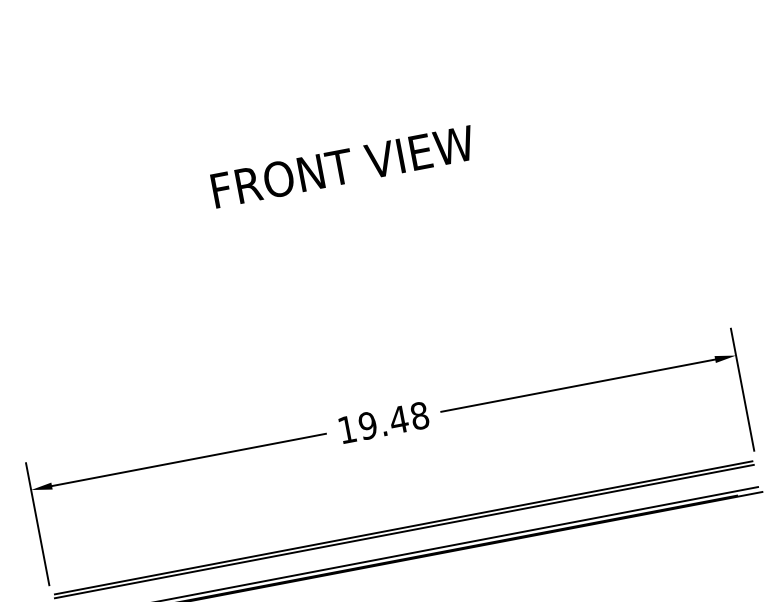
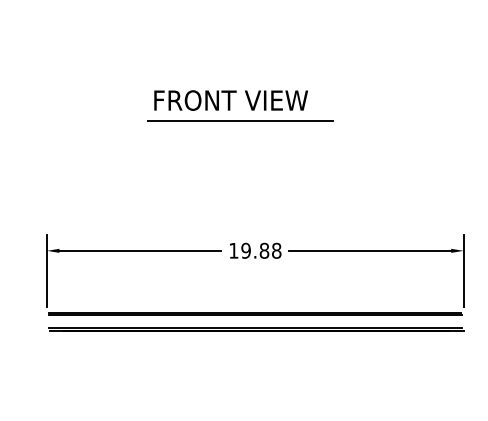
text: (342, 166) -> (230, 100), moved
line: (316, 206) -> (240, 120), added
text: (399, 419) -> (264, 250), 19.48 -> 19.88

